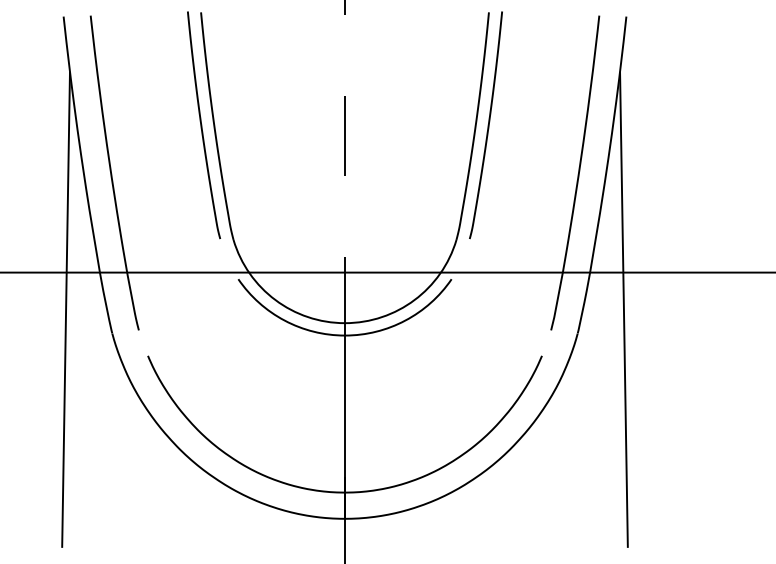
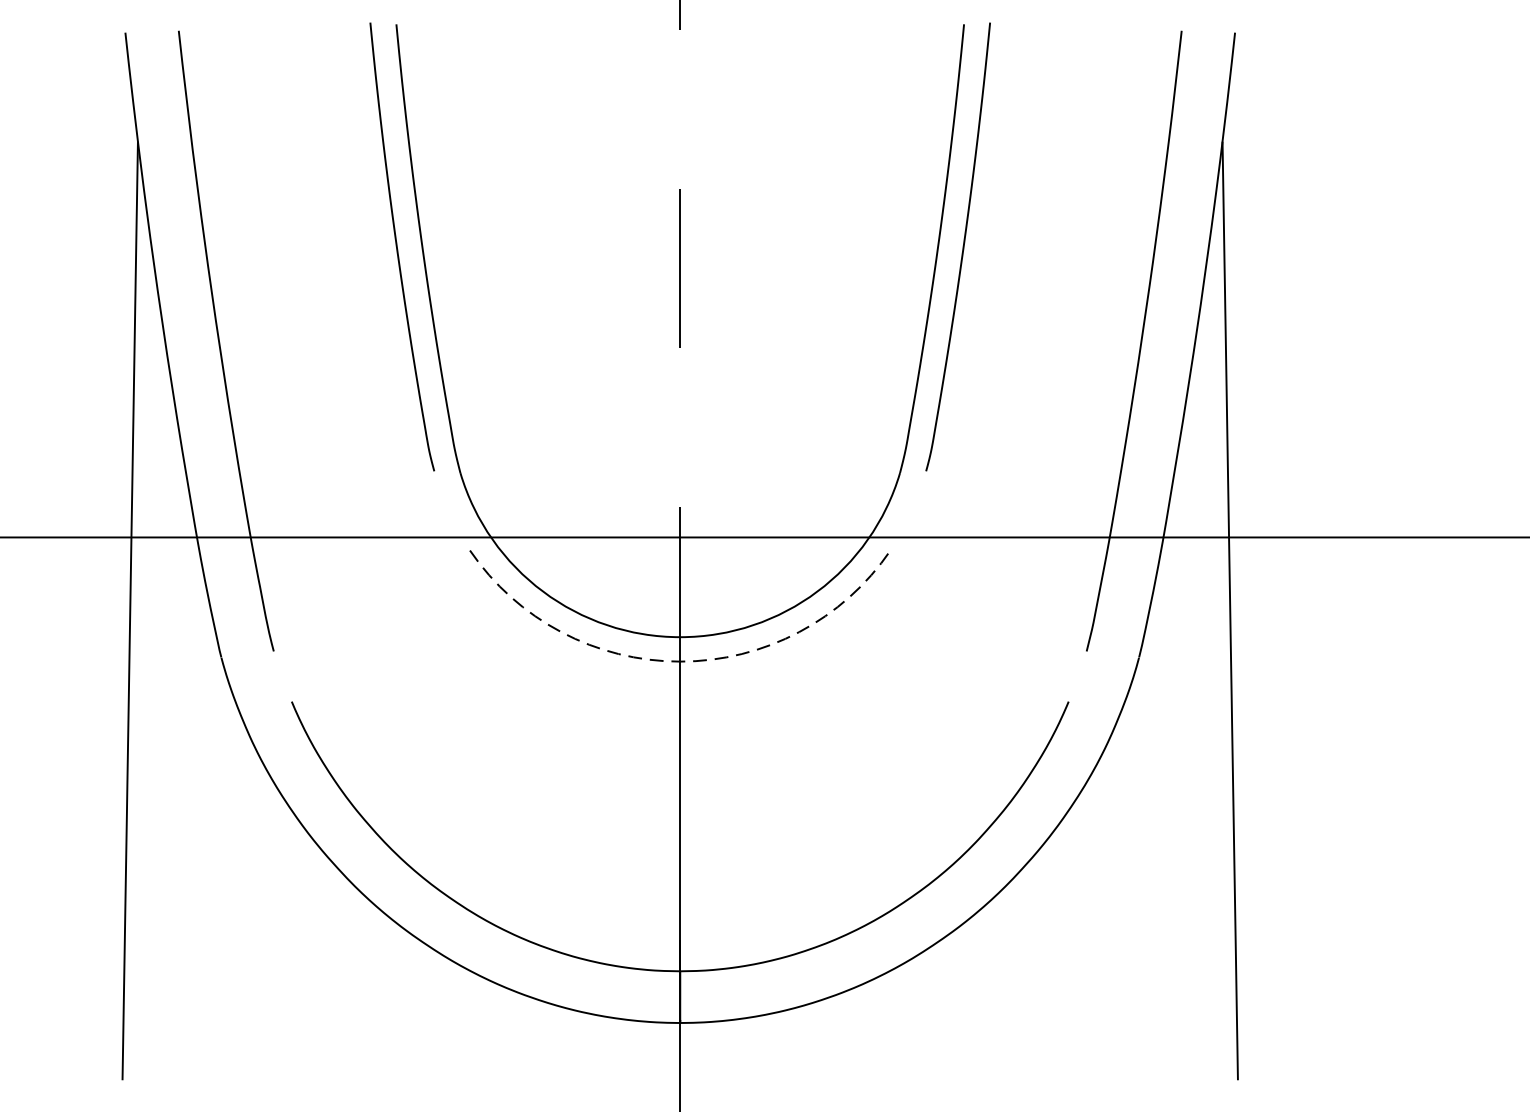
arc: (345, 335) -> (681, 661), solid -> dashed

